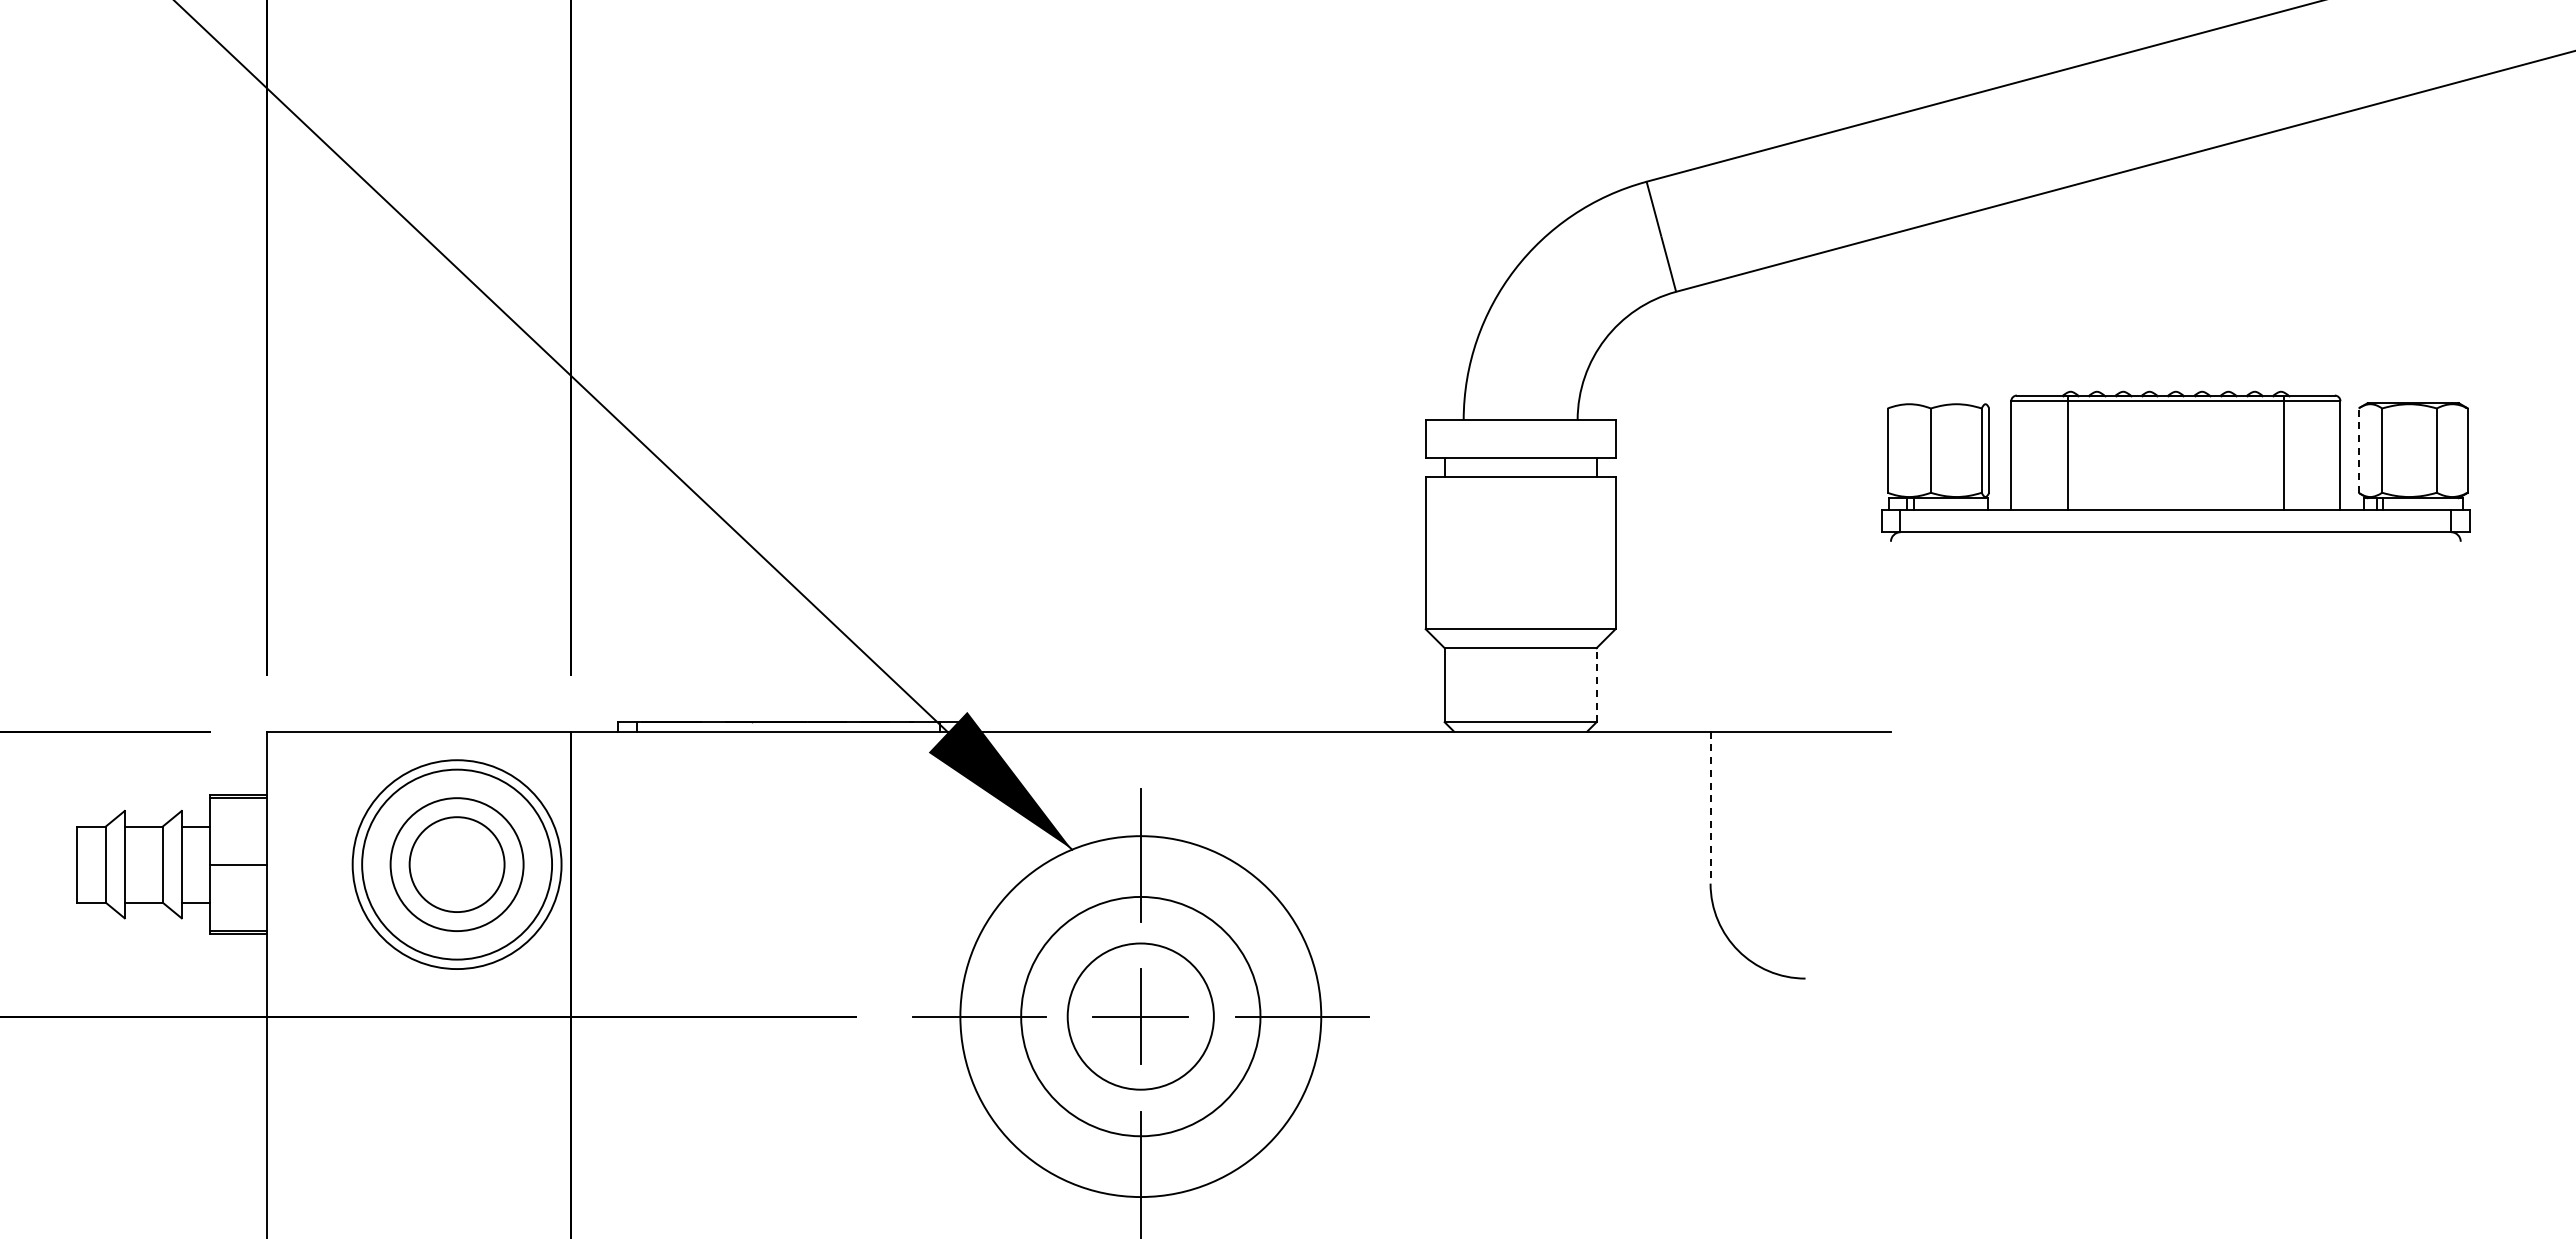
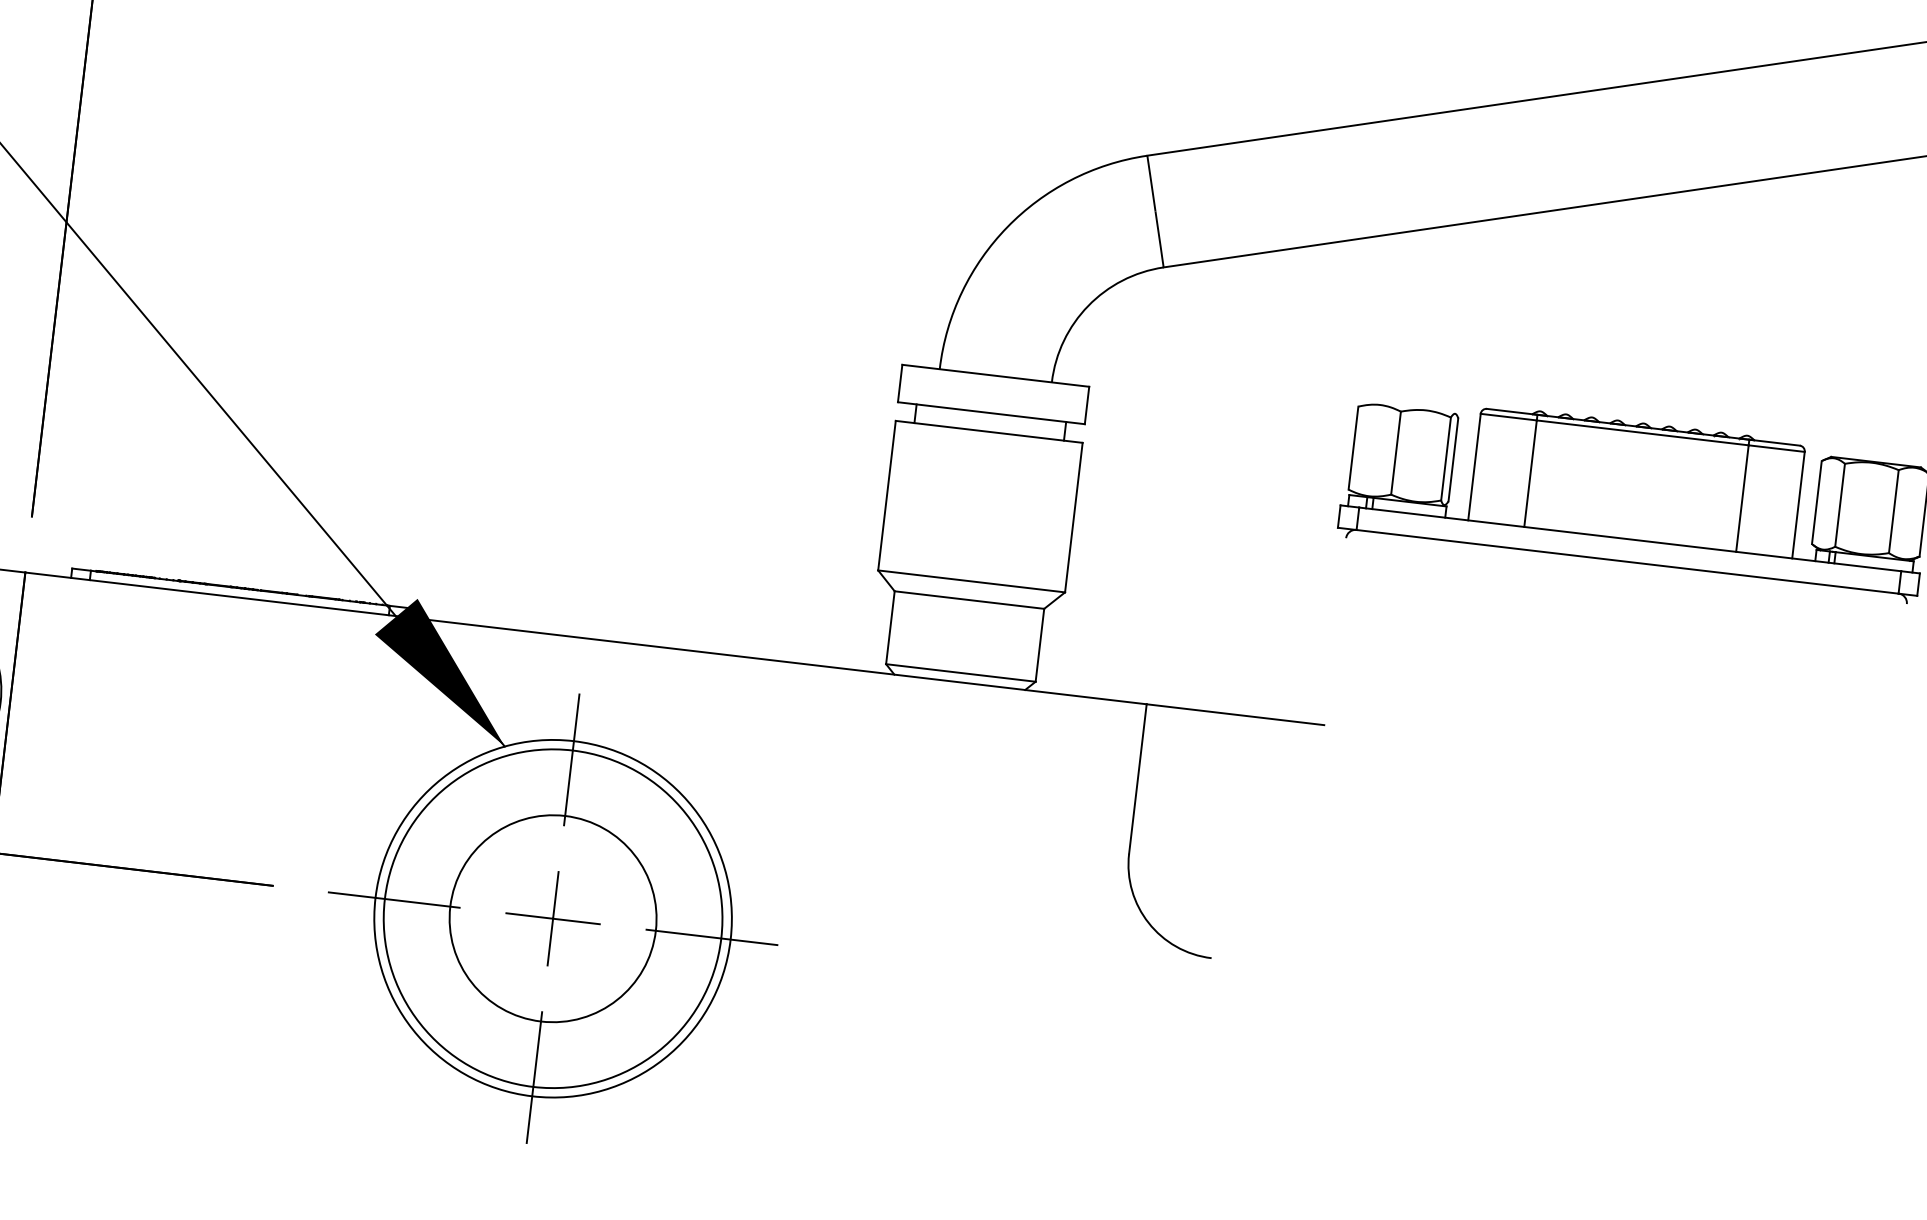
line: (2358, 450) -> (1816, 502), dashed -> solid
line: (1596, 684) -> (1039, 644), dashed -> solid
line: (1710, 807) -> (1137, 778), dashed -> solid
circle: (1140, 1016) -> (552, 918), size x1.43
circle: (1140, 1016) -> (552, 918), size x1.43

